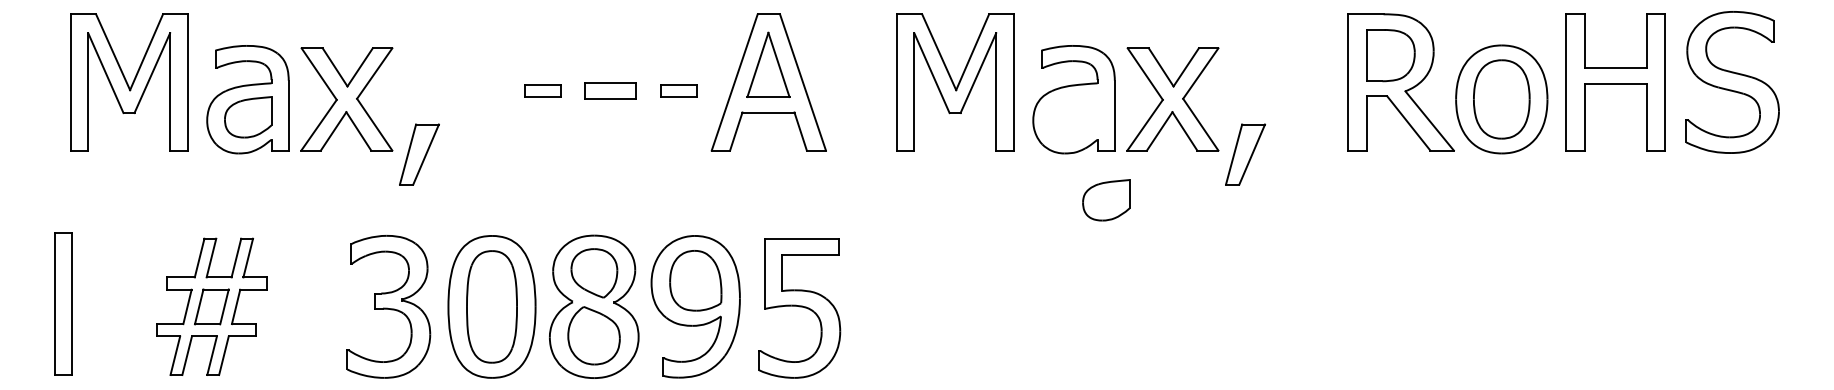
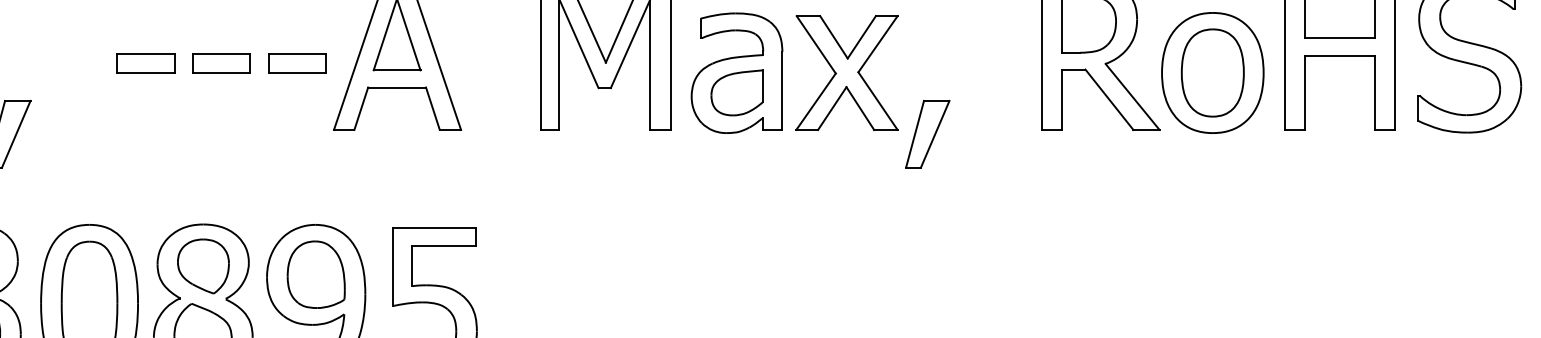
part: (542, 90) -> (145, 63), size x1.43
part: (678, 90) -> (297, 63), size x1.43
part: (1106, 200) -> (737, 93), moved

